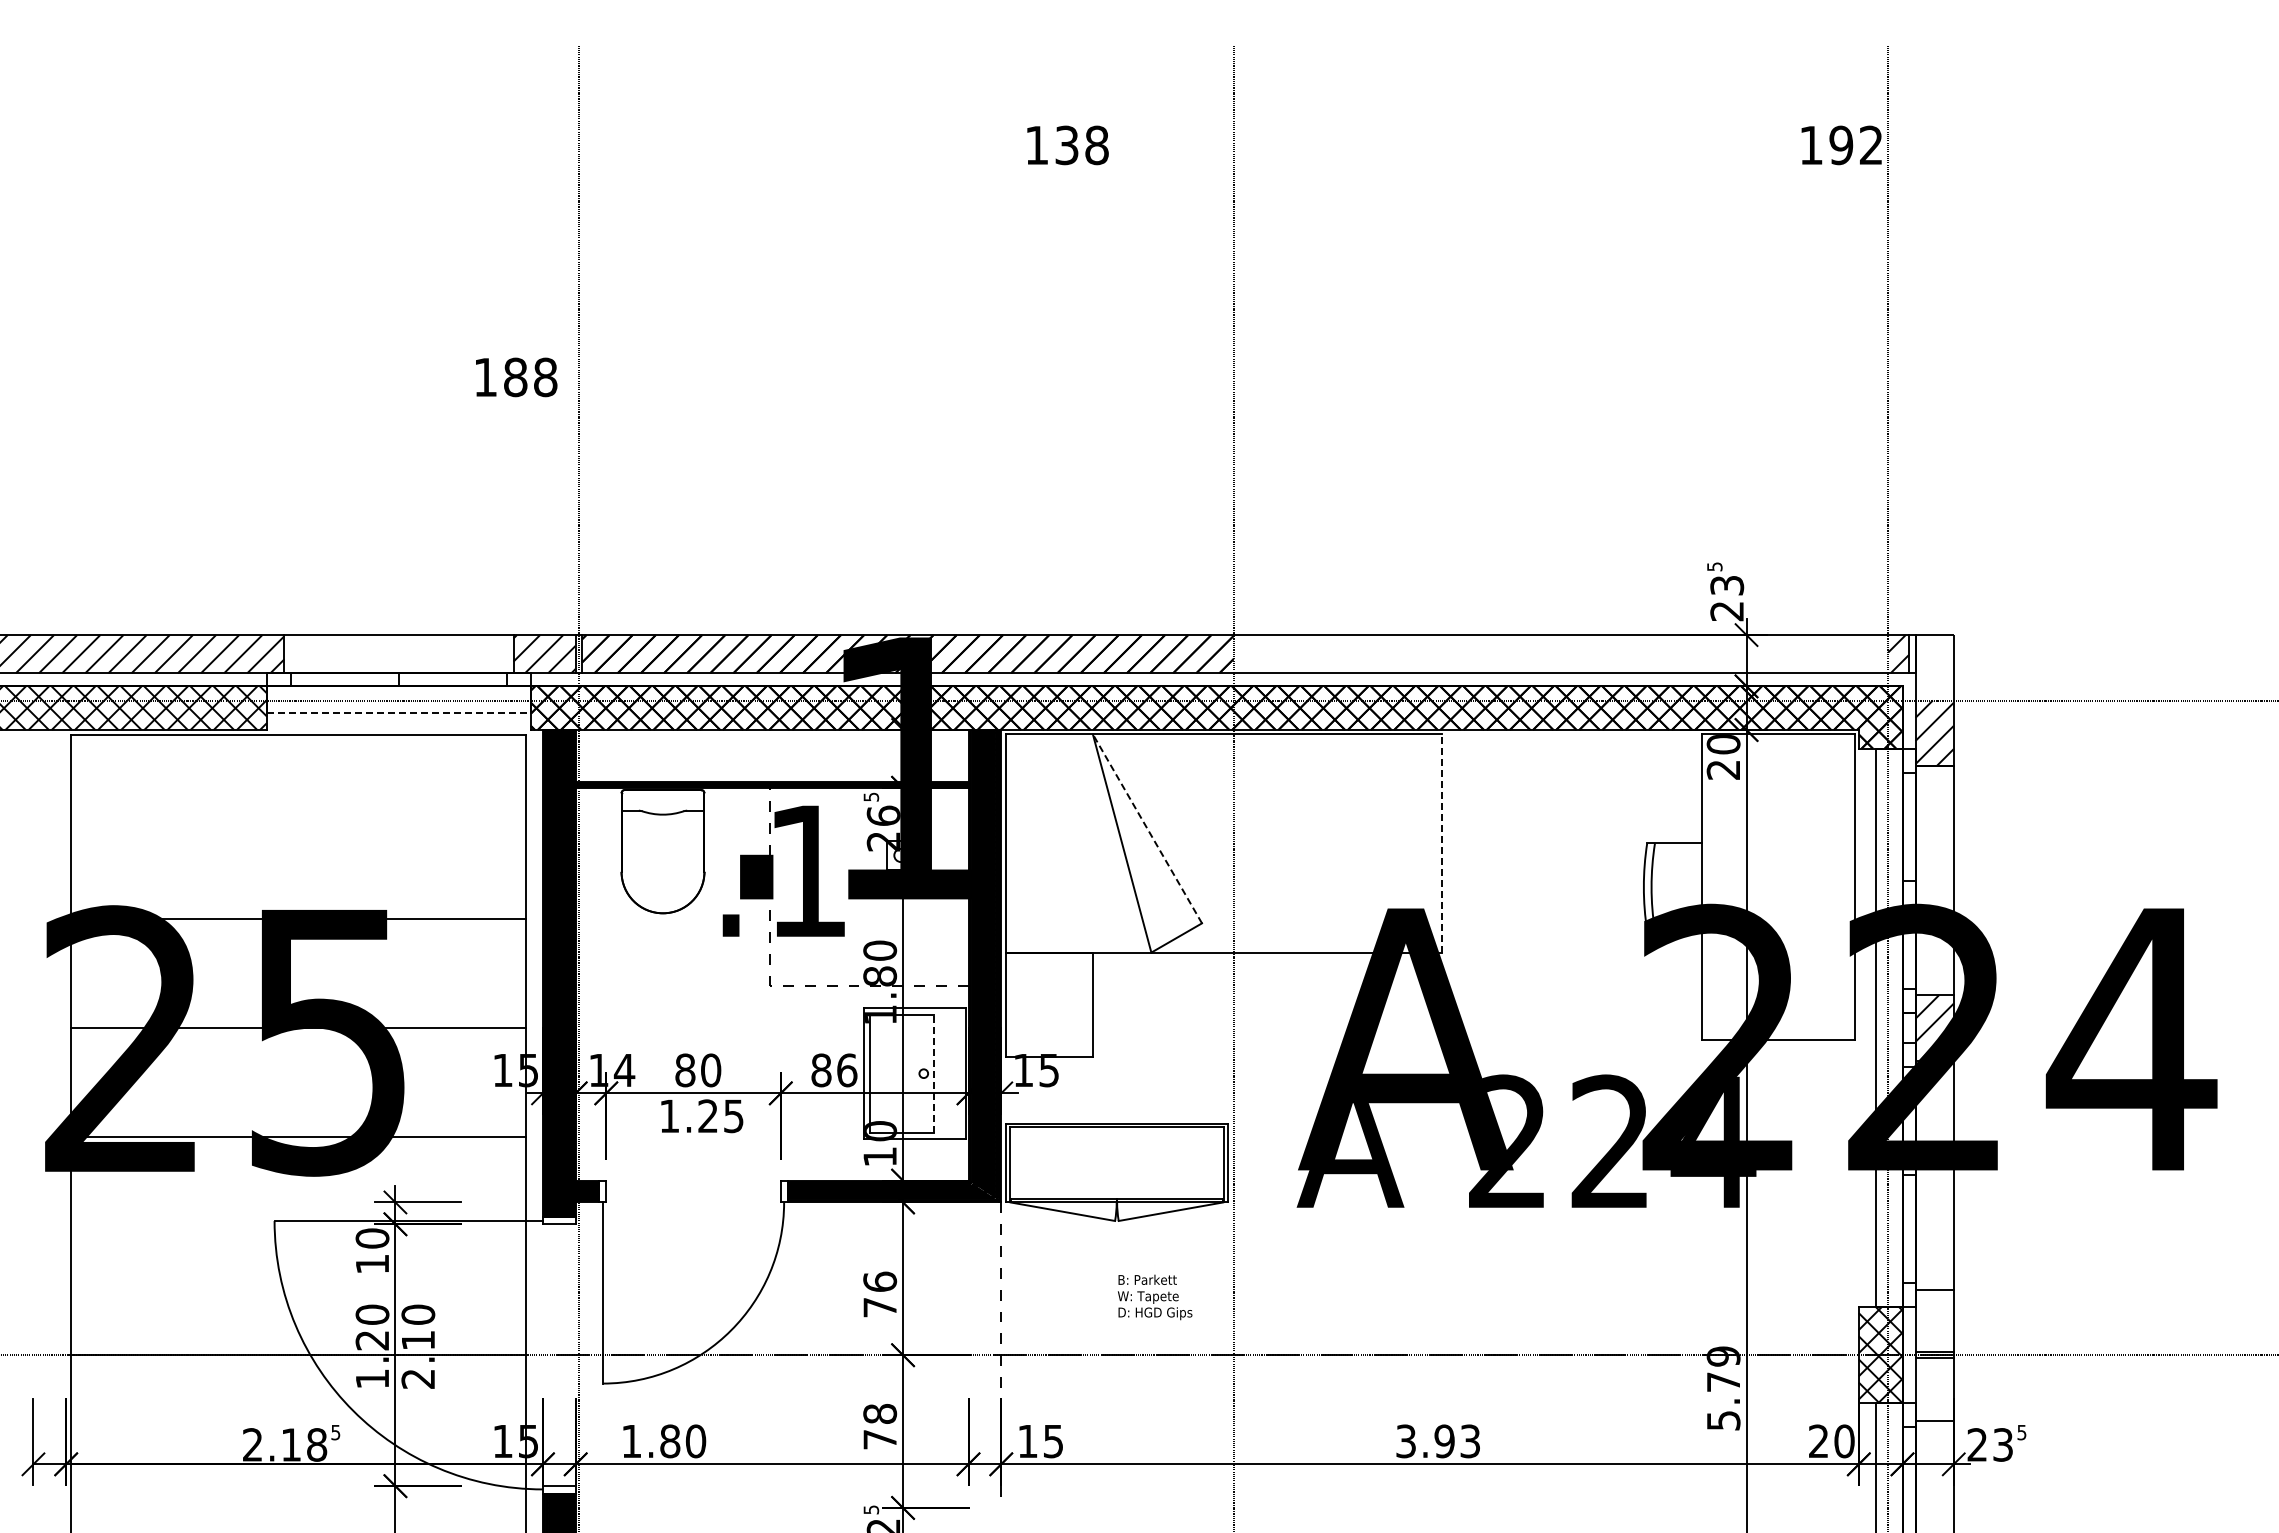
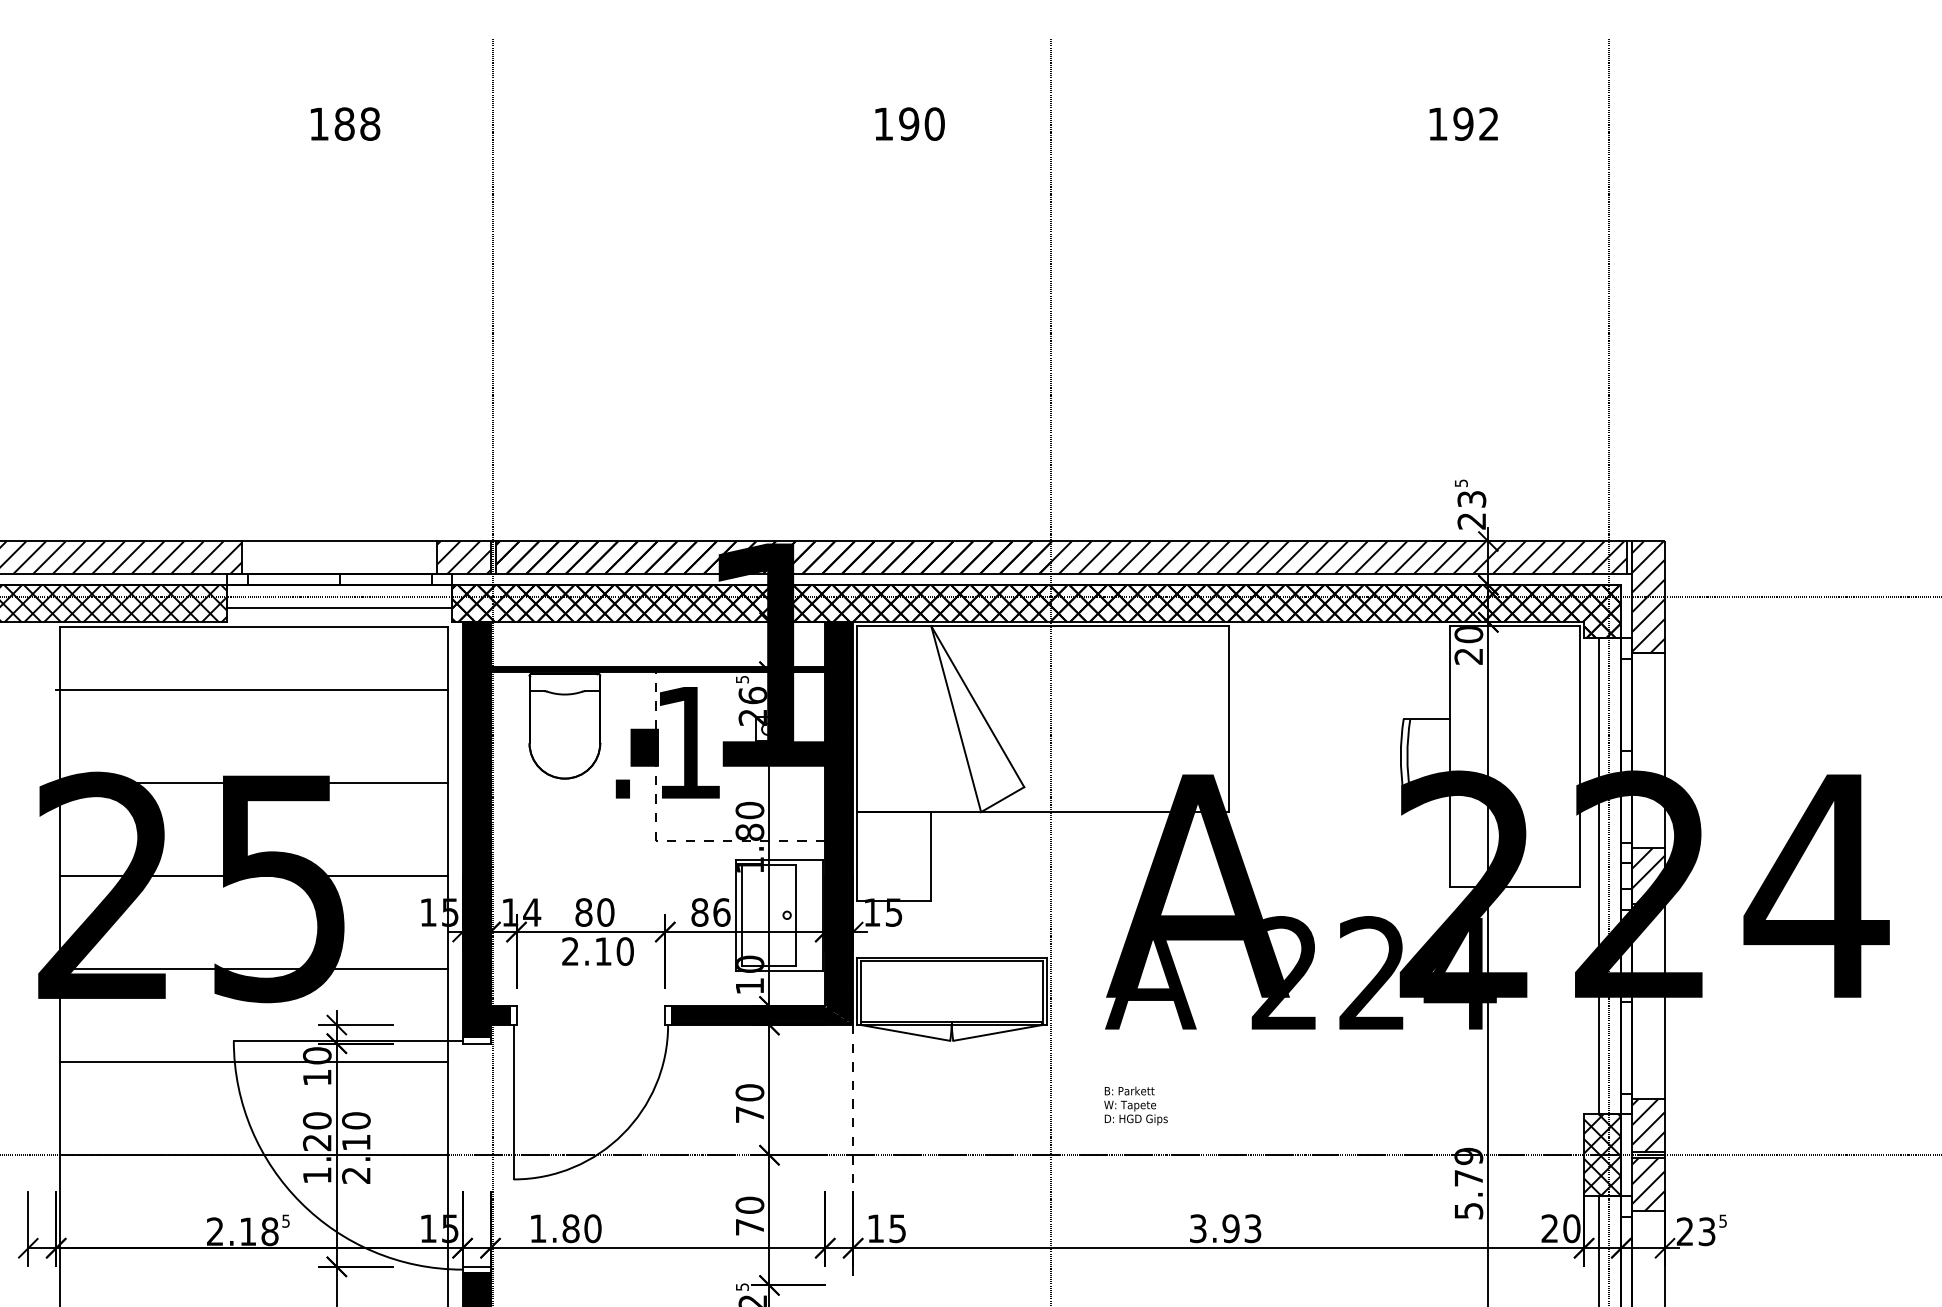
text: (1081, 144) -> (921, 123), 138 -> 190
text: (1841, 145) -> (1463, 124), moved
text: (516, 377) -> (345, 124), moved
hatch: (1560, 654) -> (1329, 558), added
hatch: (1934, 667) -> (1648, 569), added
line: (399, 712) -> (340, 607), dashed -> solid
line: (295, 809) -> (251, 690), added
line: (1147, 828) -> (977, 706), dashed -> solid
line: (1442, 842) -> (1229, 718), dashed -> solid
line: (933, 1073) -> (795, 915), dashed -> solid
text: (701, 1116) -> (597, 951), 1.25 -> 2.10
line: (297, 1246) -> (253, 1062), added
text: (879, 1281) -> (749, 1092), 76 -> 70
text: (1155, 1297) -> (1136, 1106), moved
hatch: (1934, 1320) -> (1648, 1125), added
hatch: (1934, 1389) -> (1648, 1184), added
text: (879, 1413) -> (749, 1204), 78 -> 70

